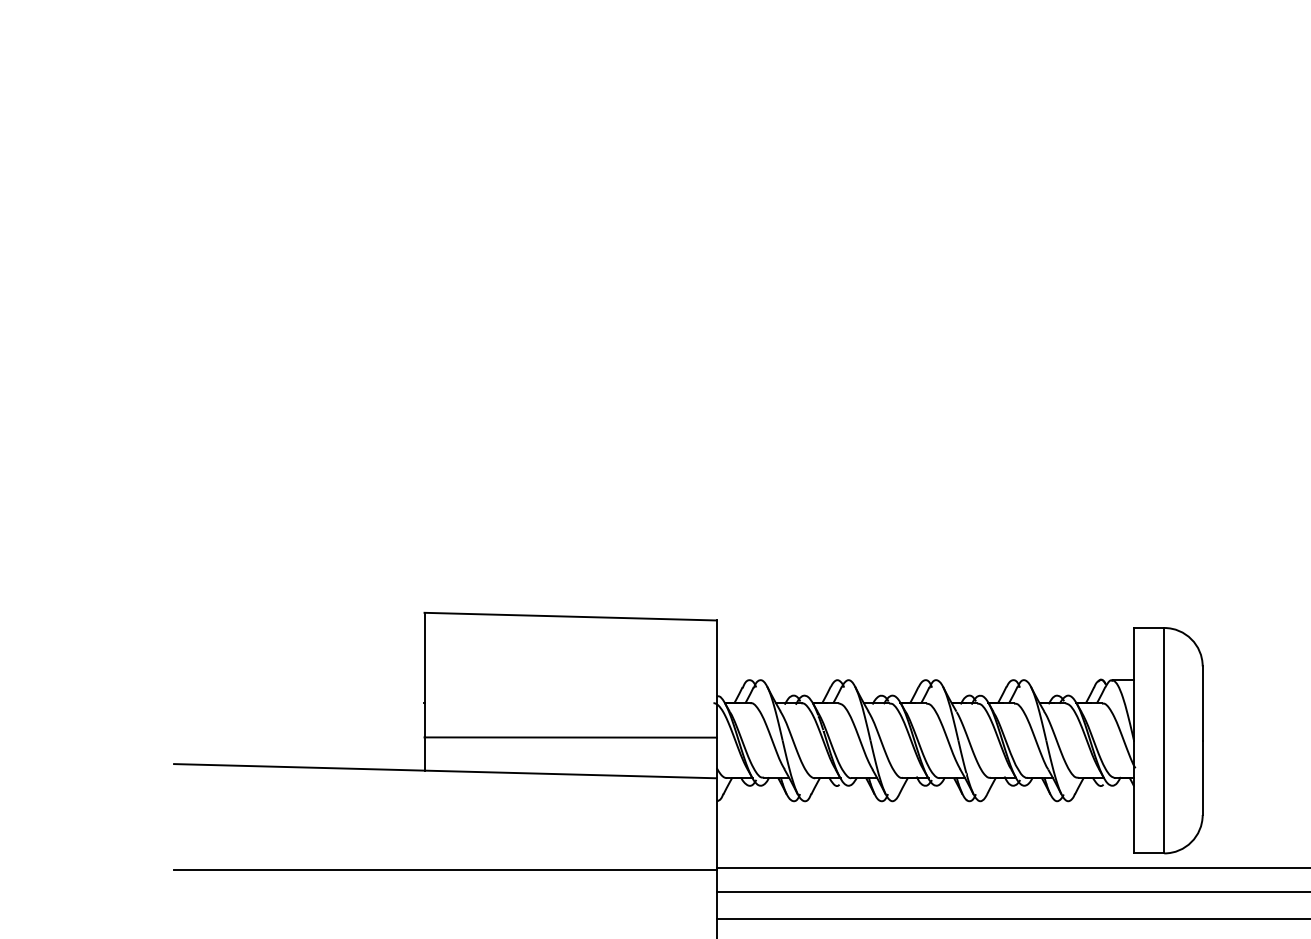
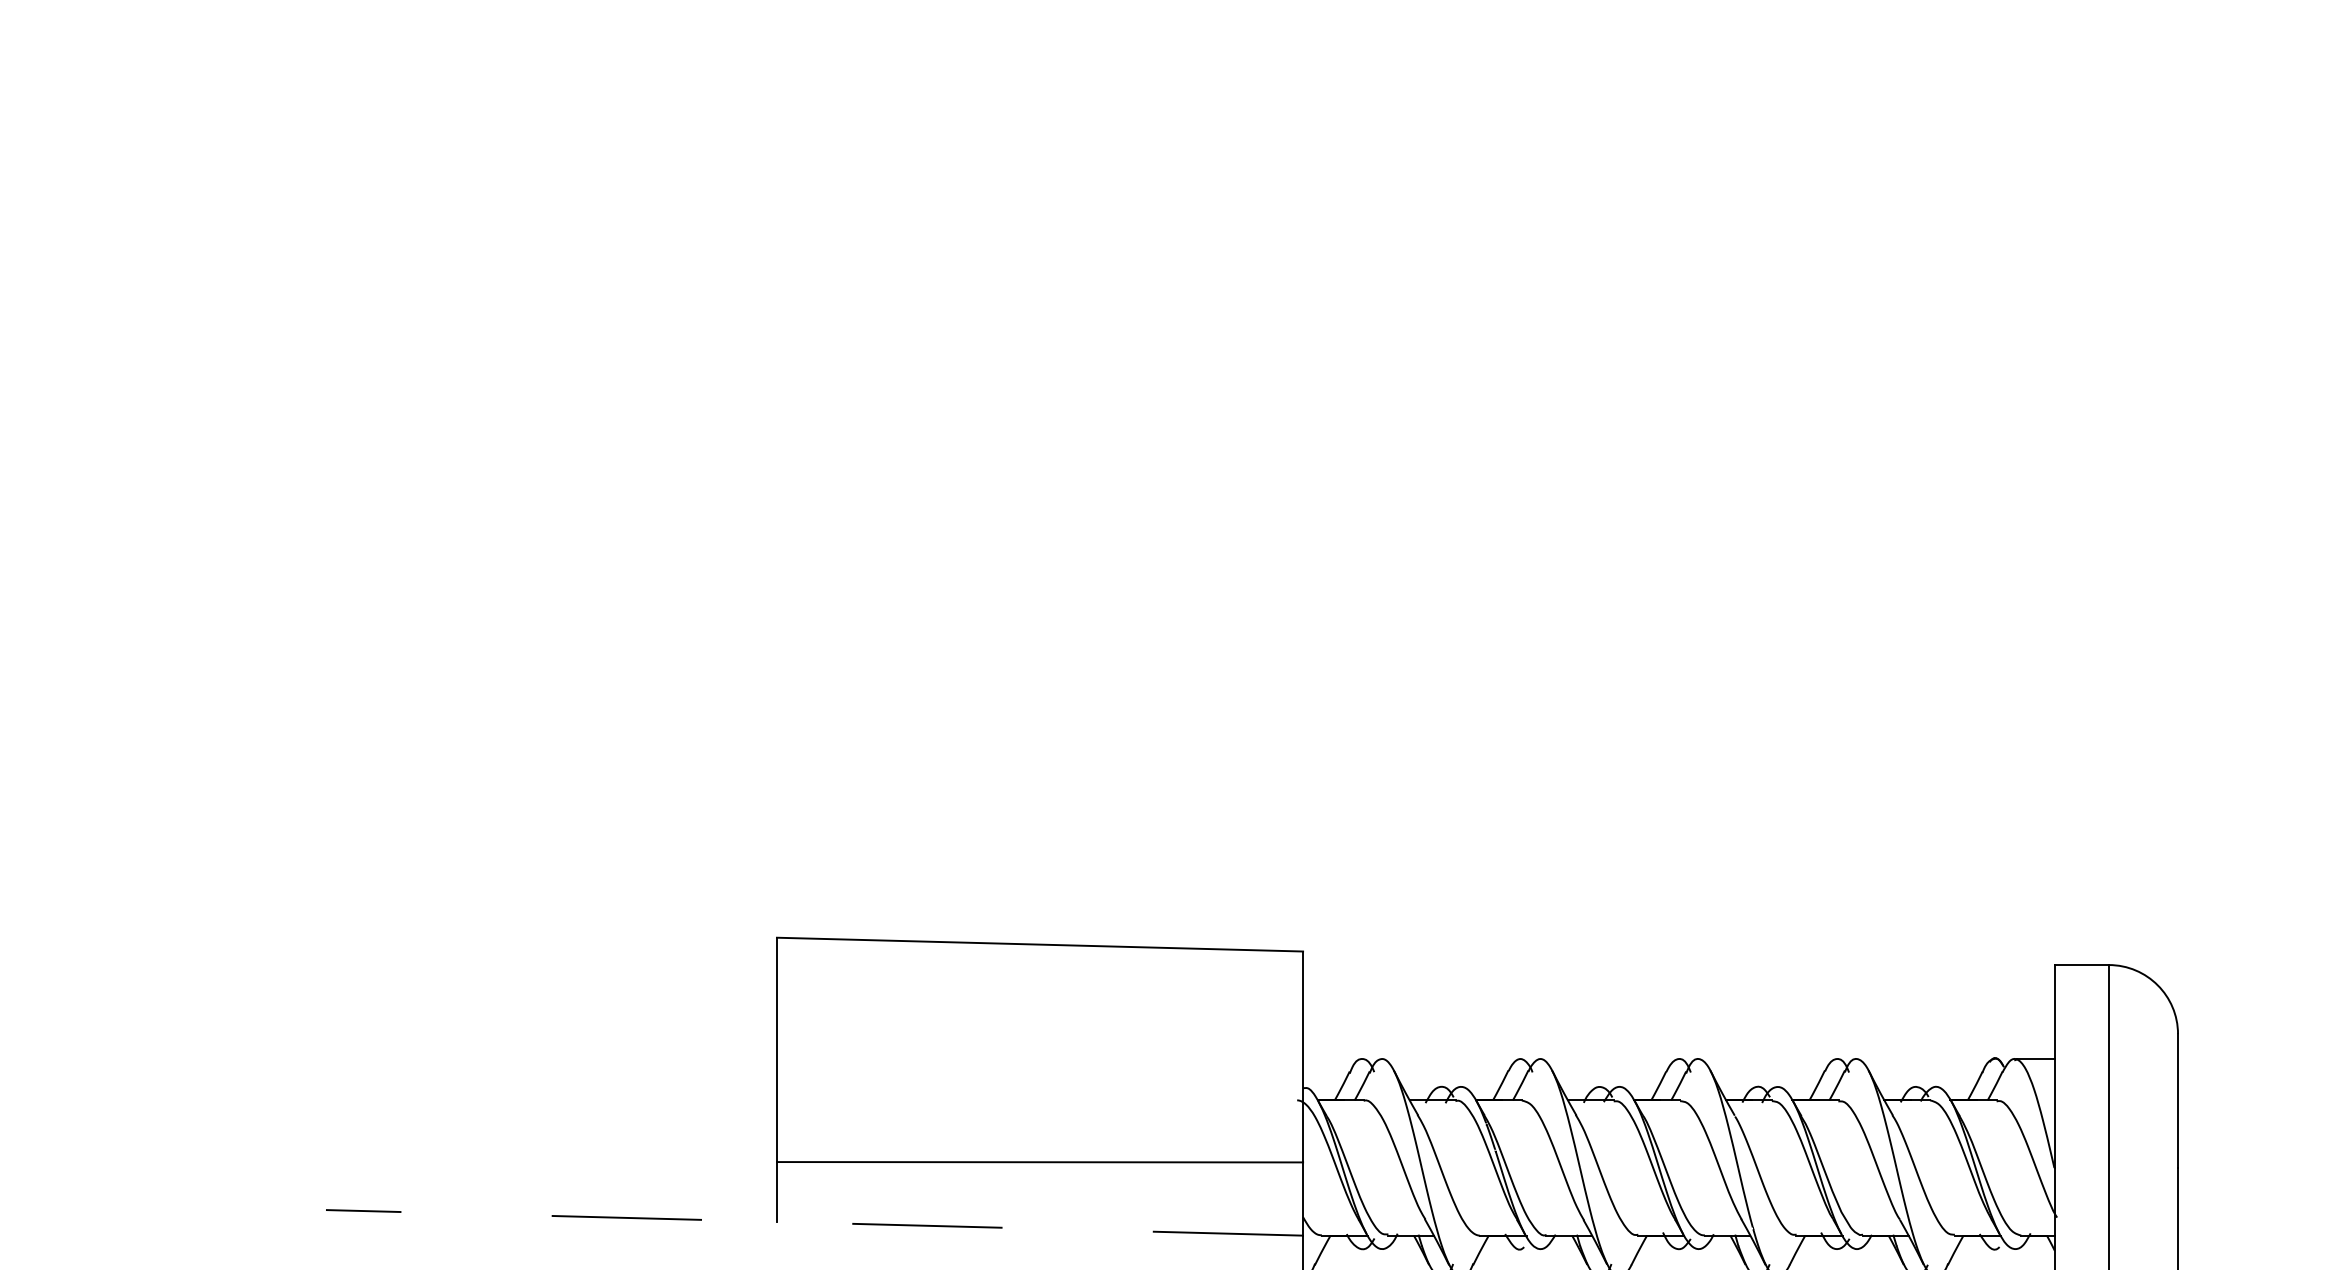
line: (444, 771) -> (812, 1223), solid -> dashed

